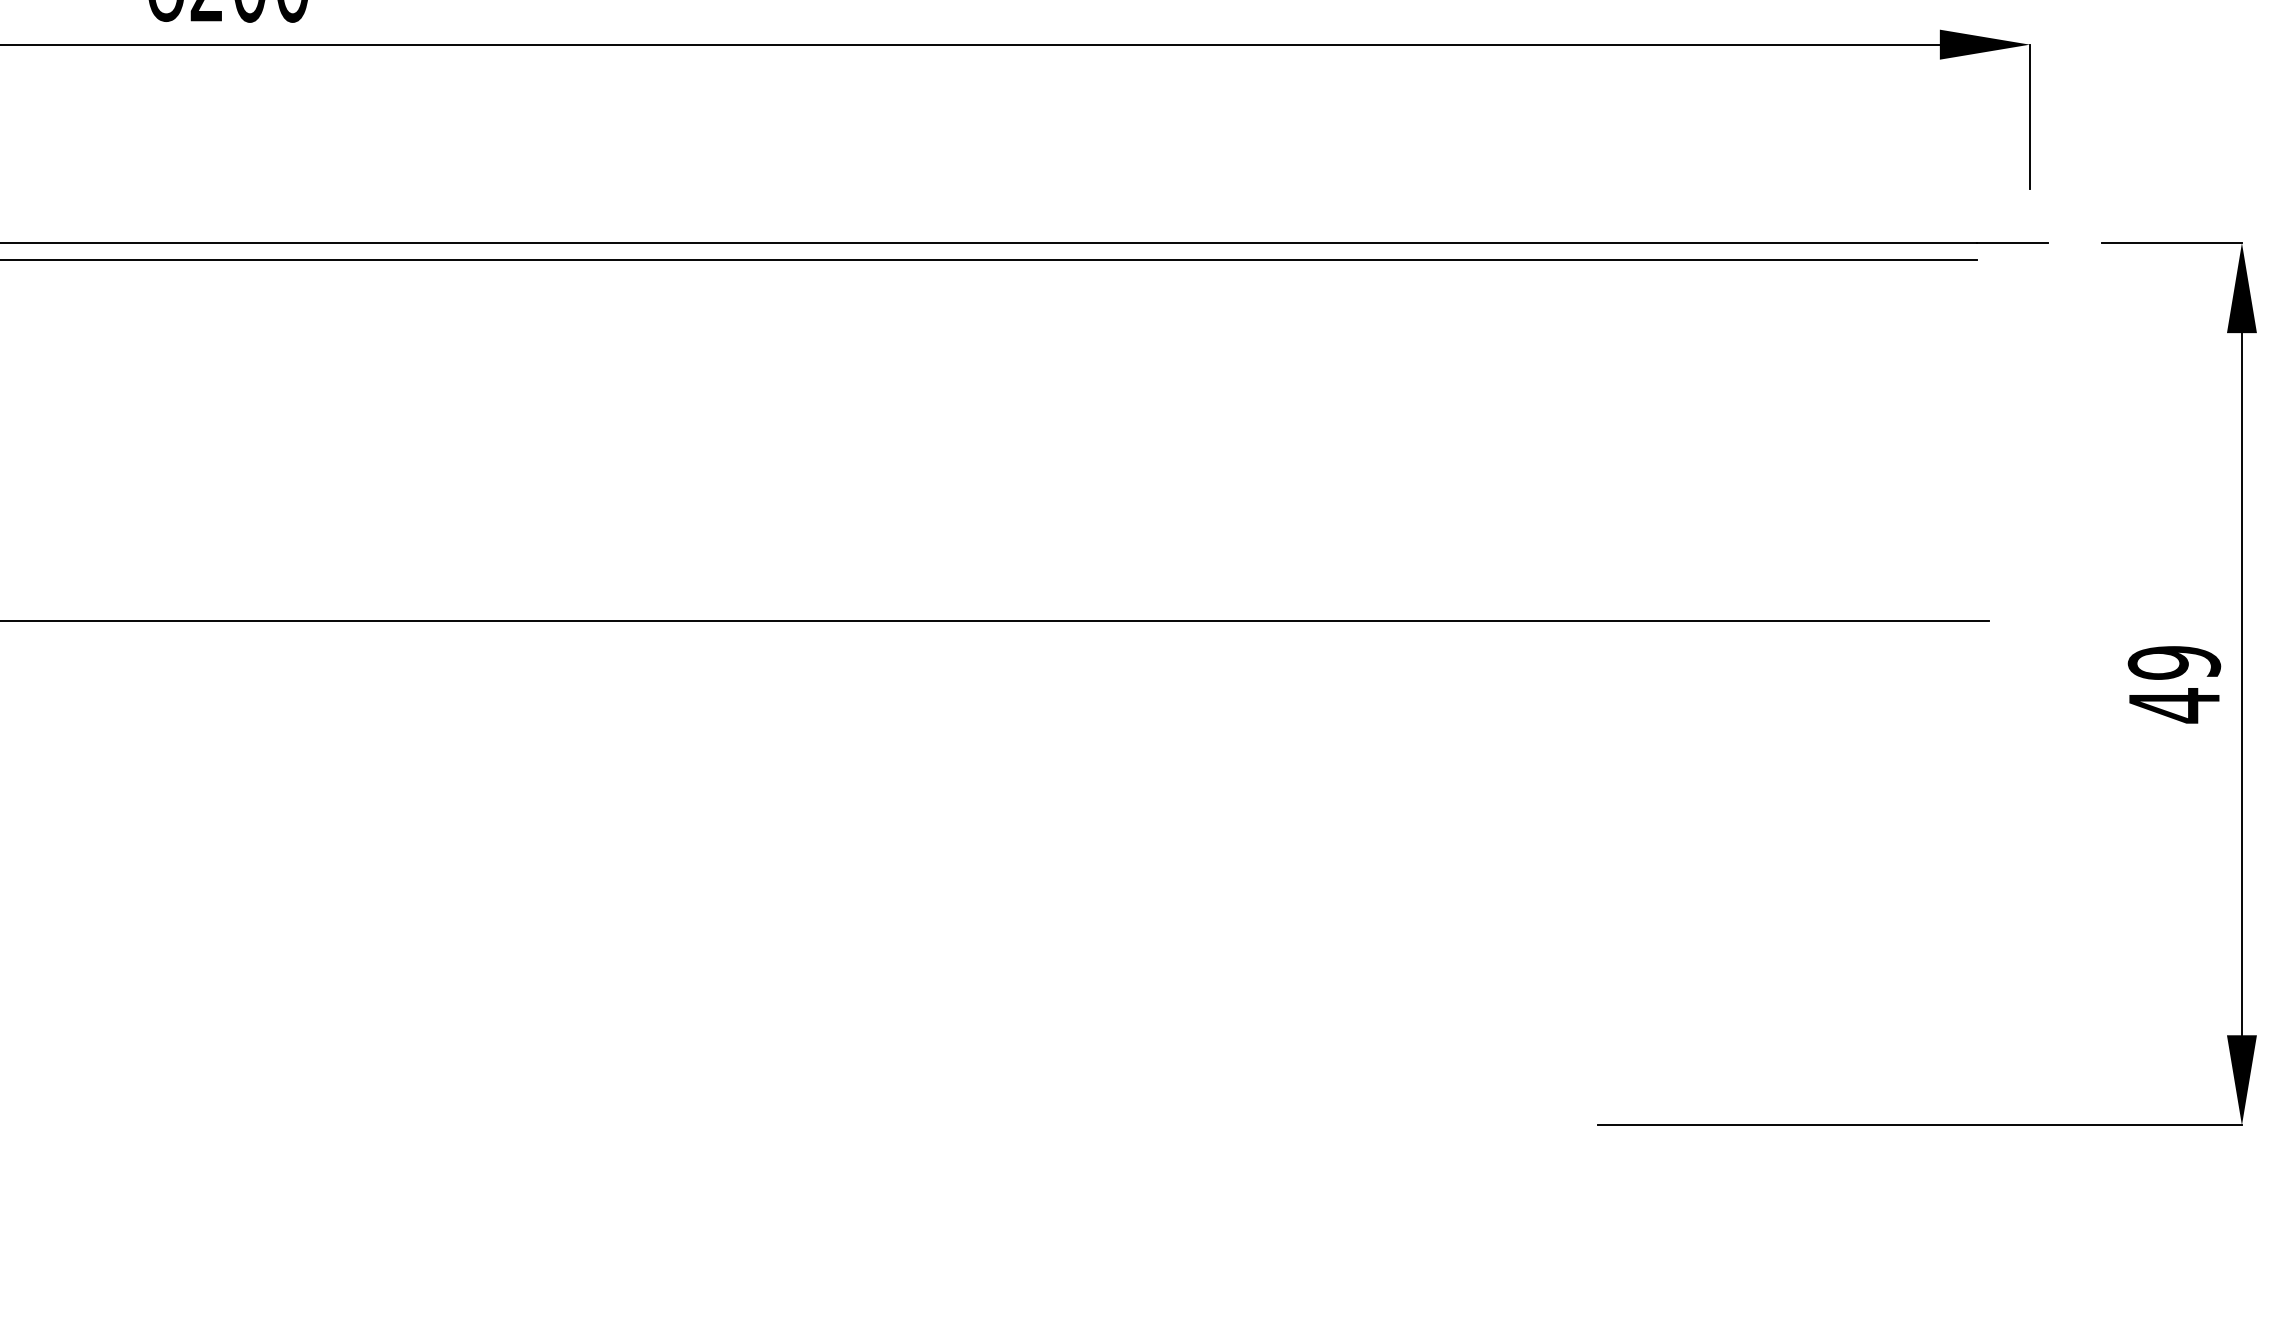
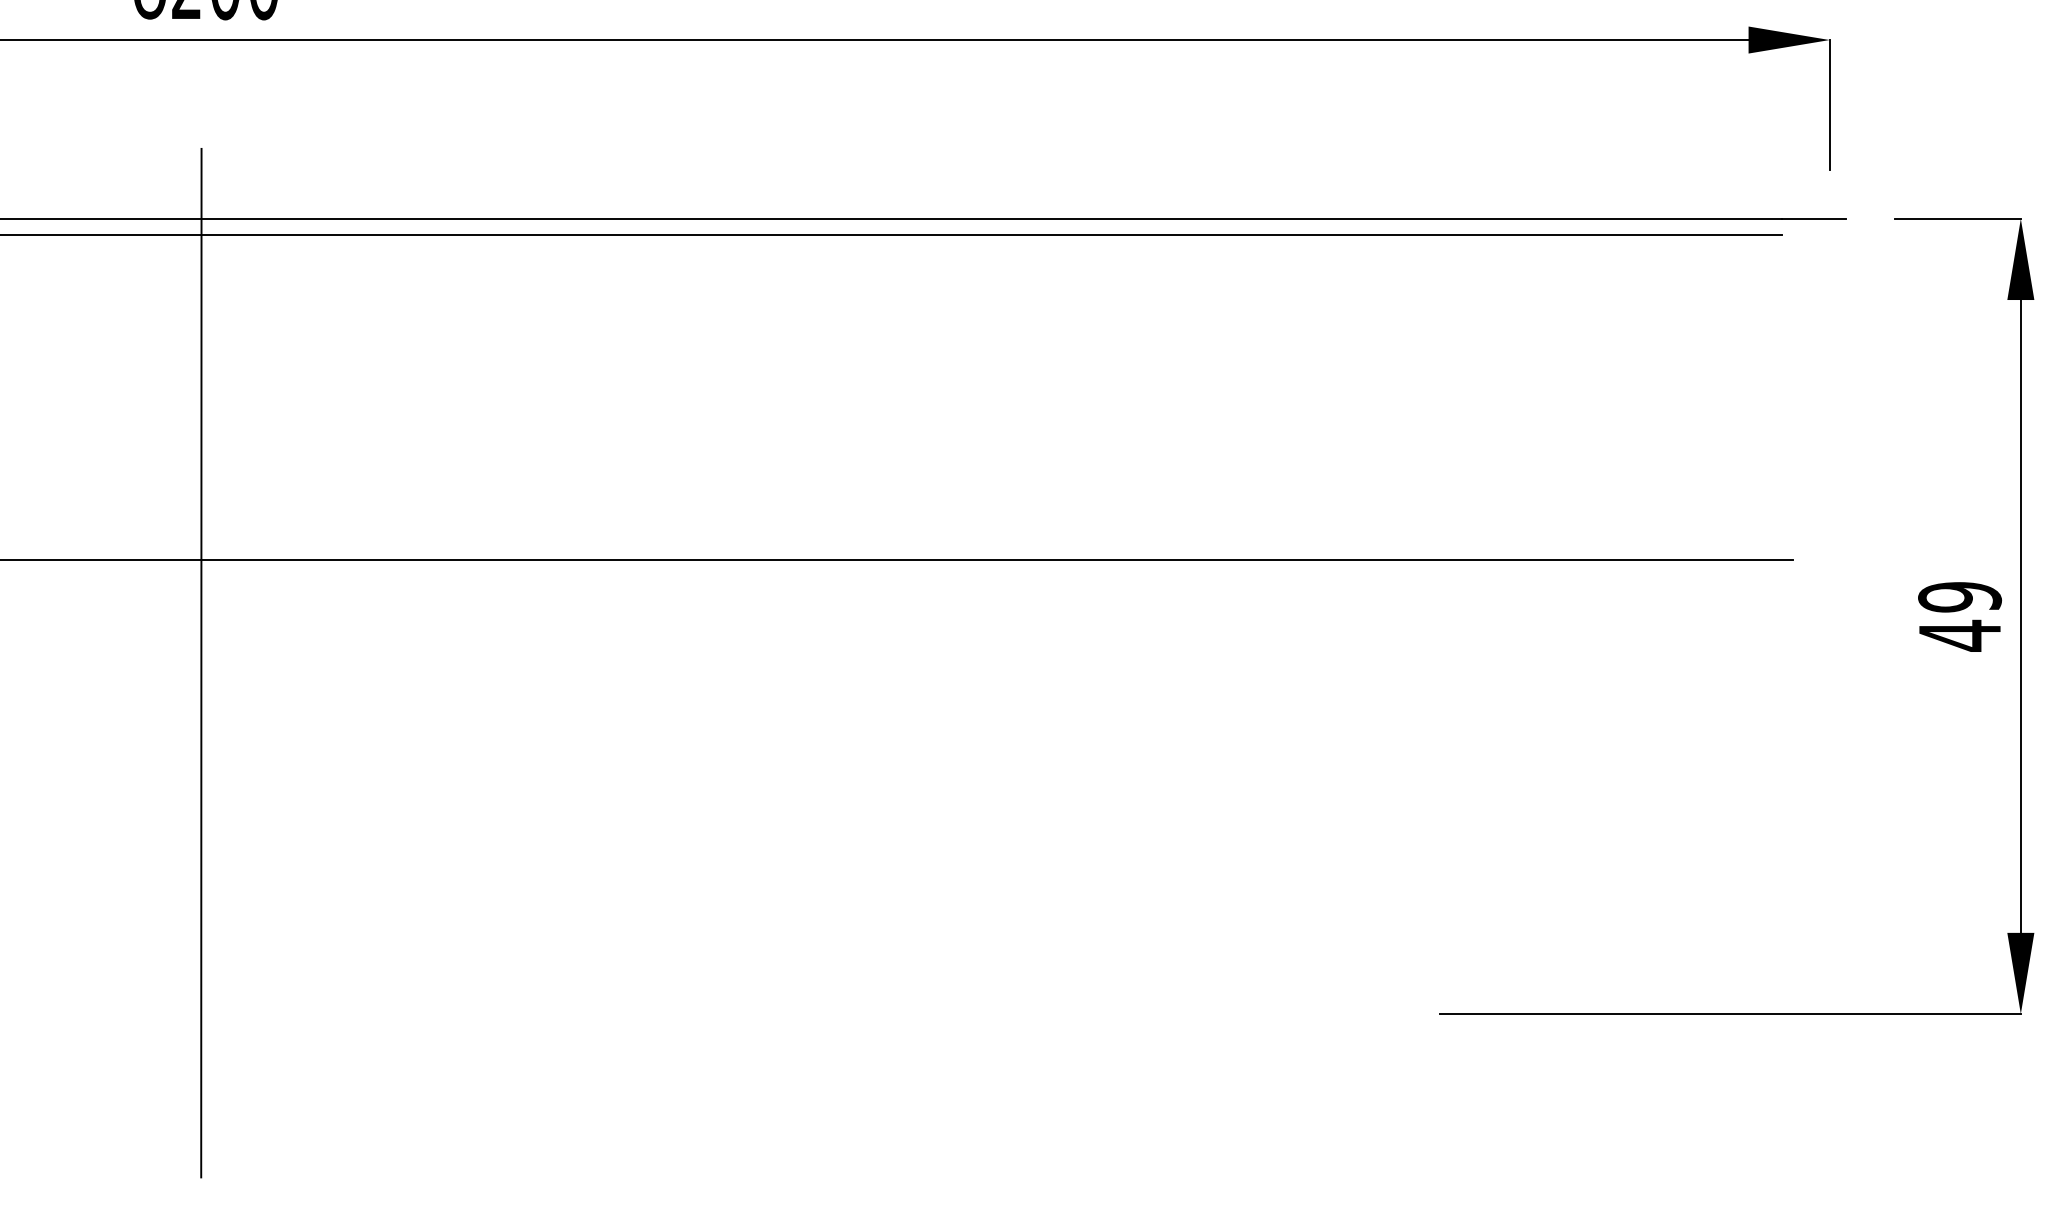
line: (223, 747) -> (201, 673), added

